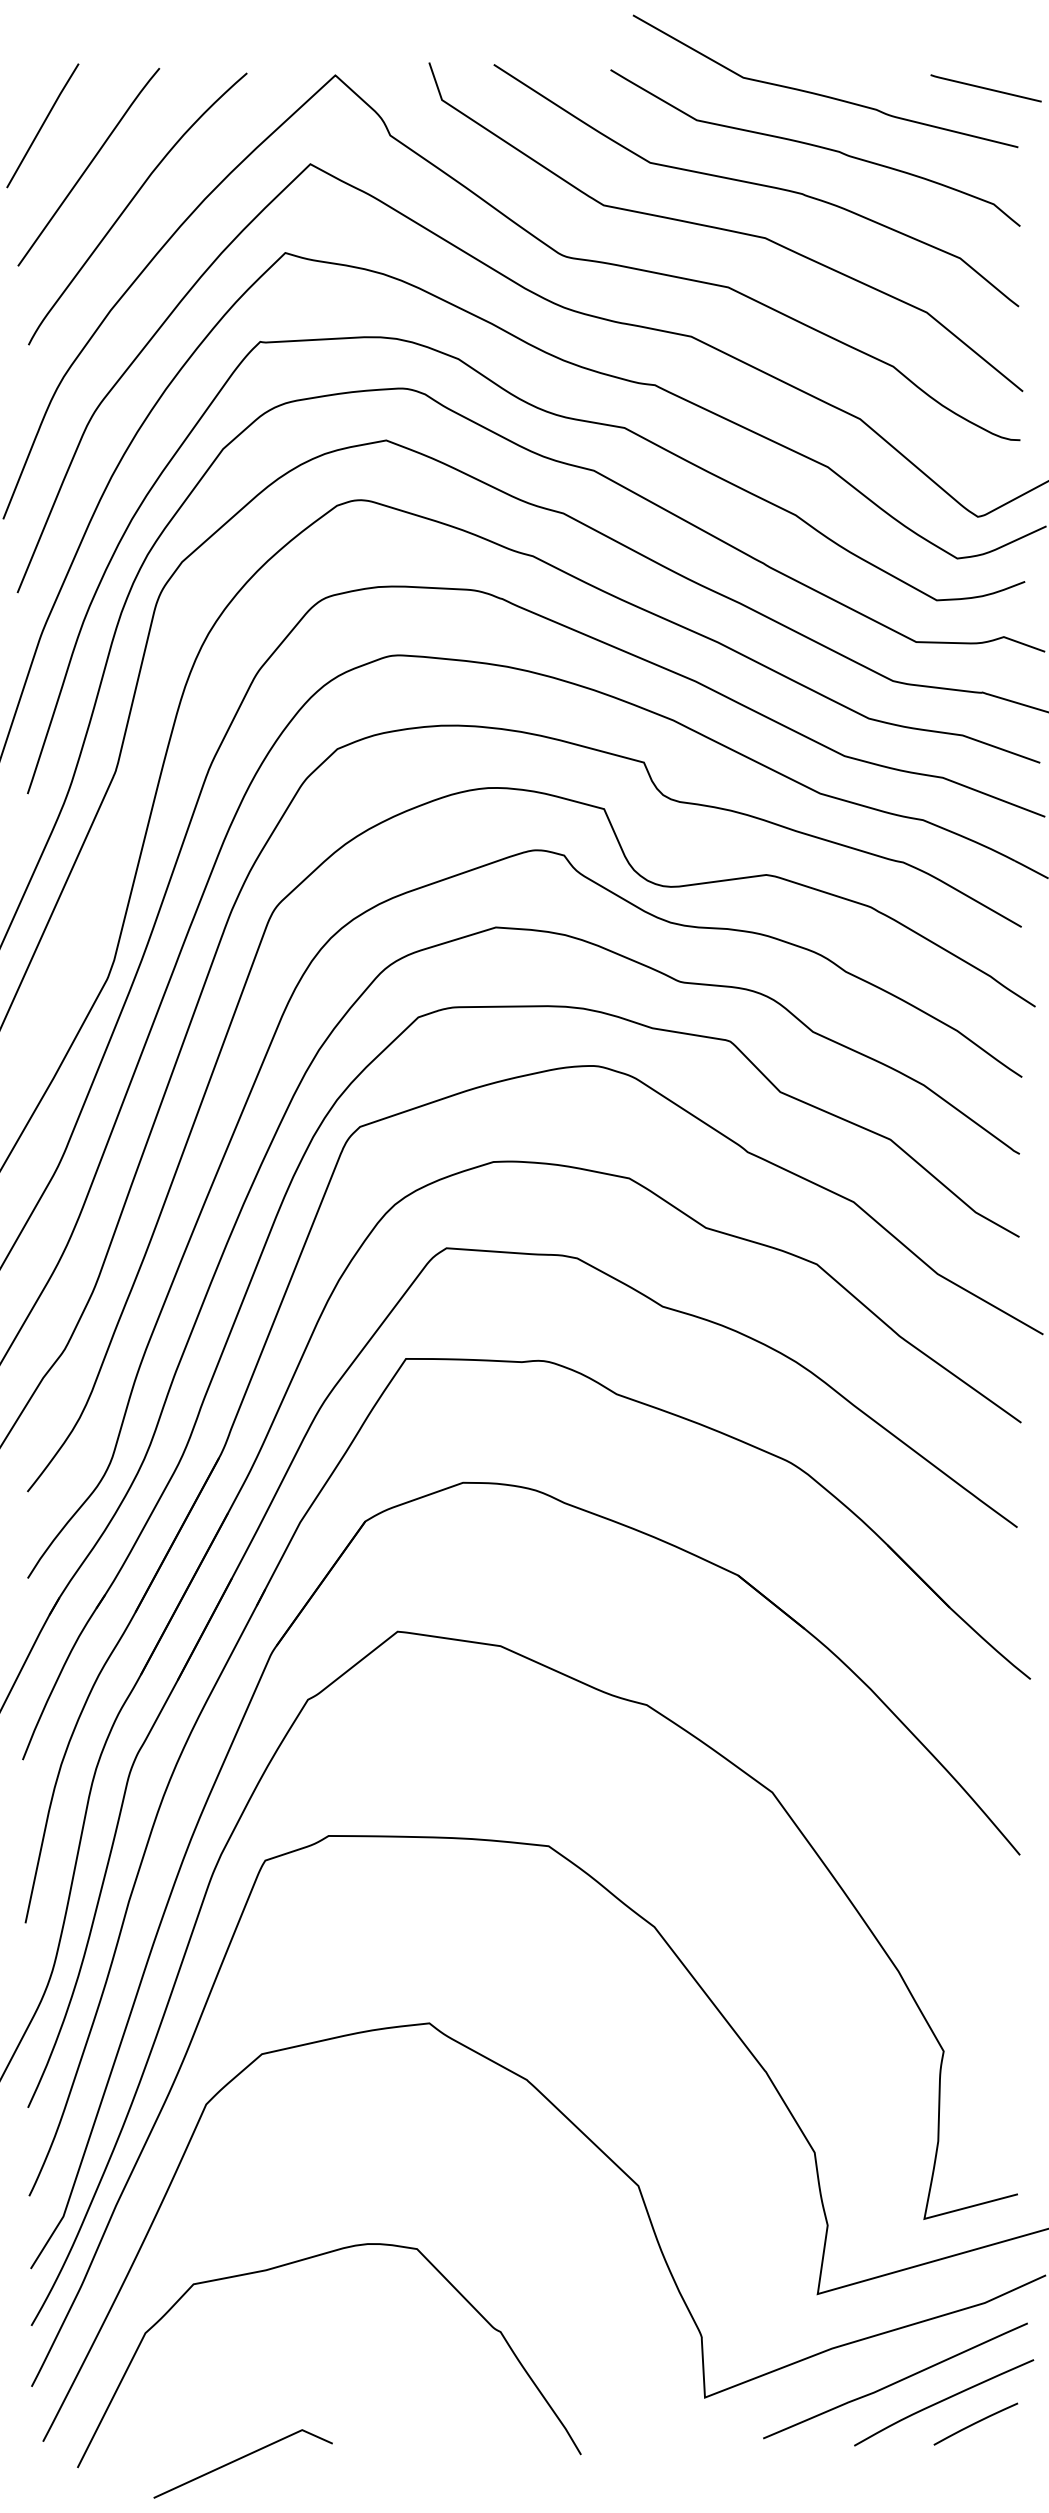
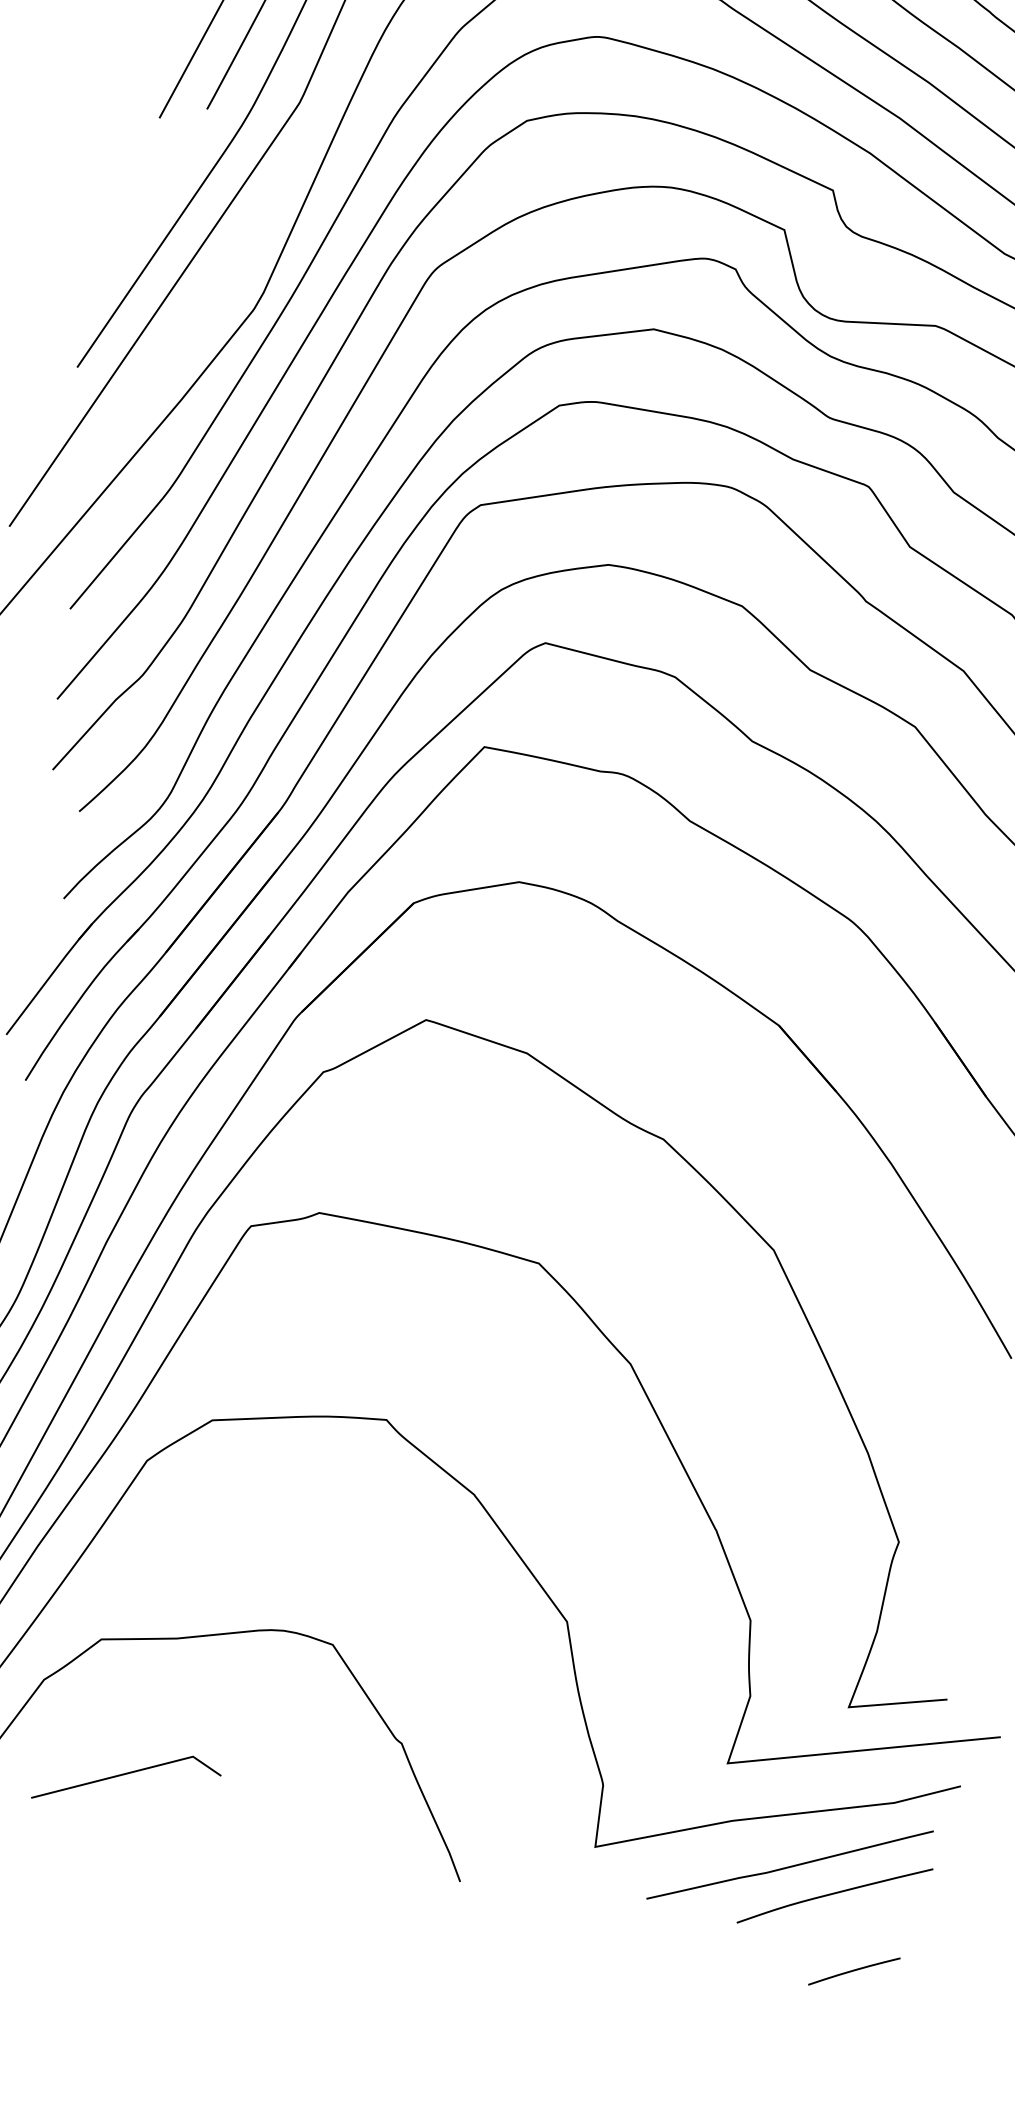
curve: (975, 2423) -> (854, 1970), moved
line: (240, 2459) -> (125, 1774), moved

